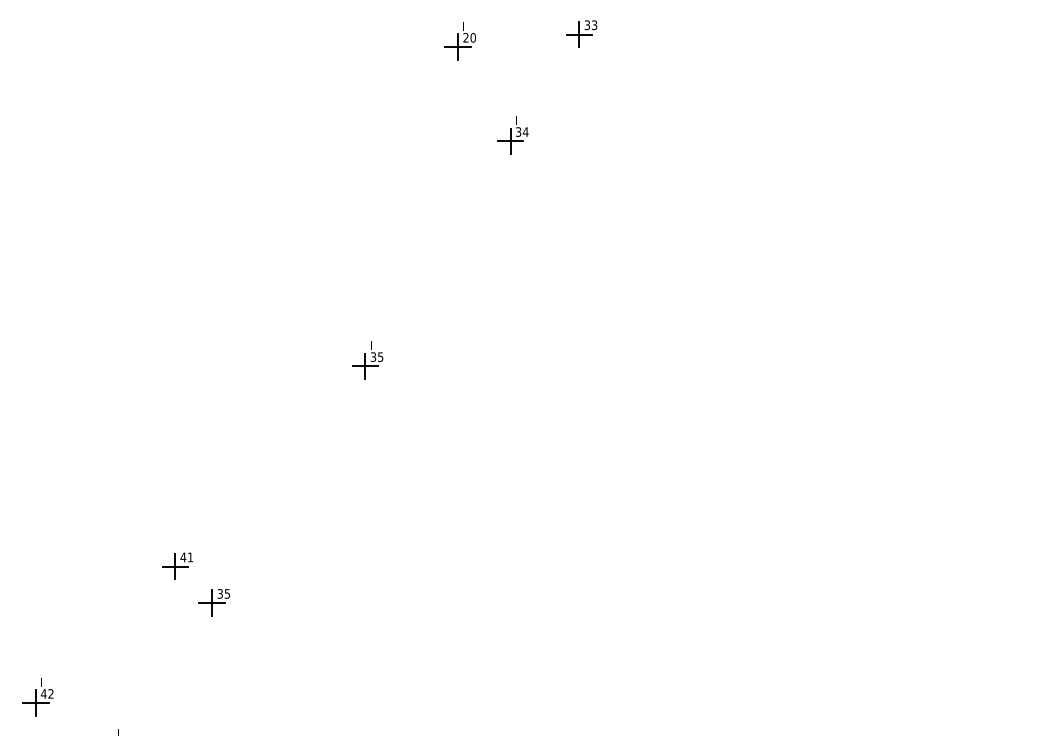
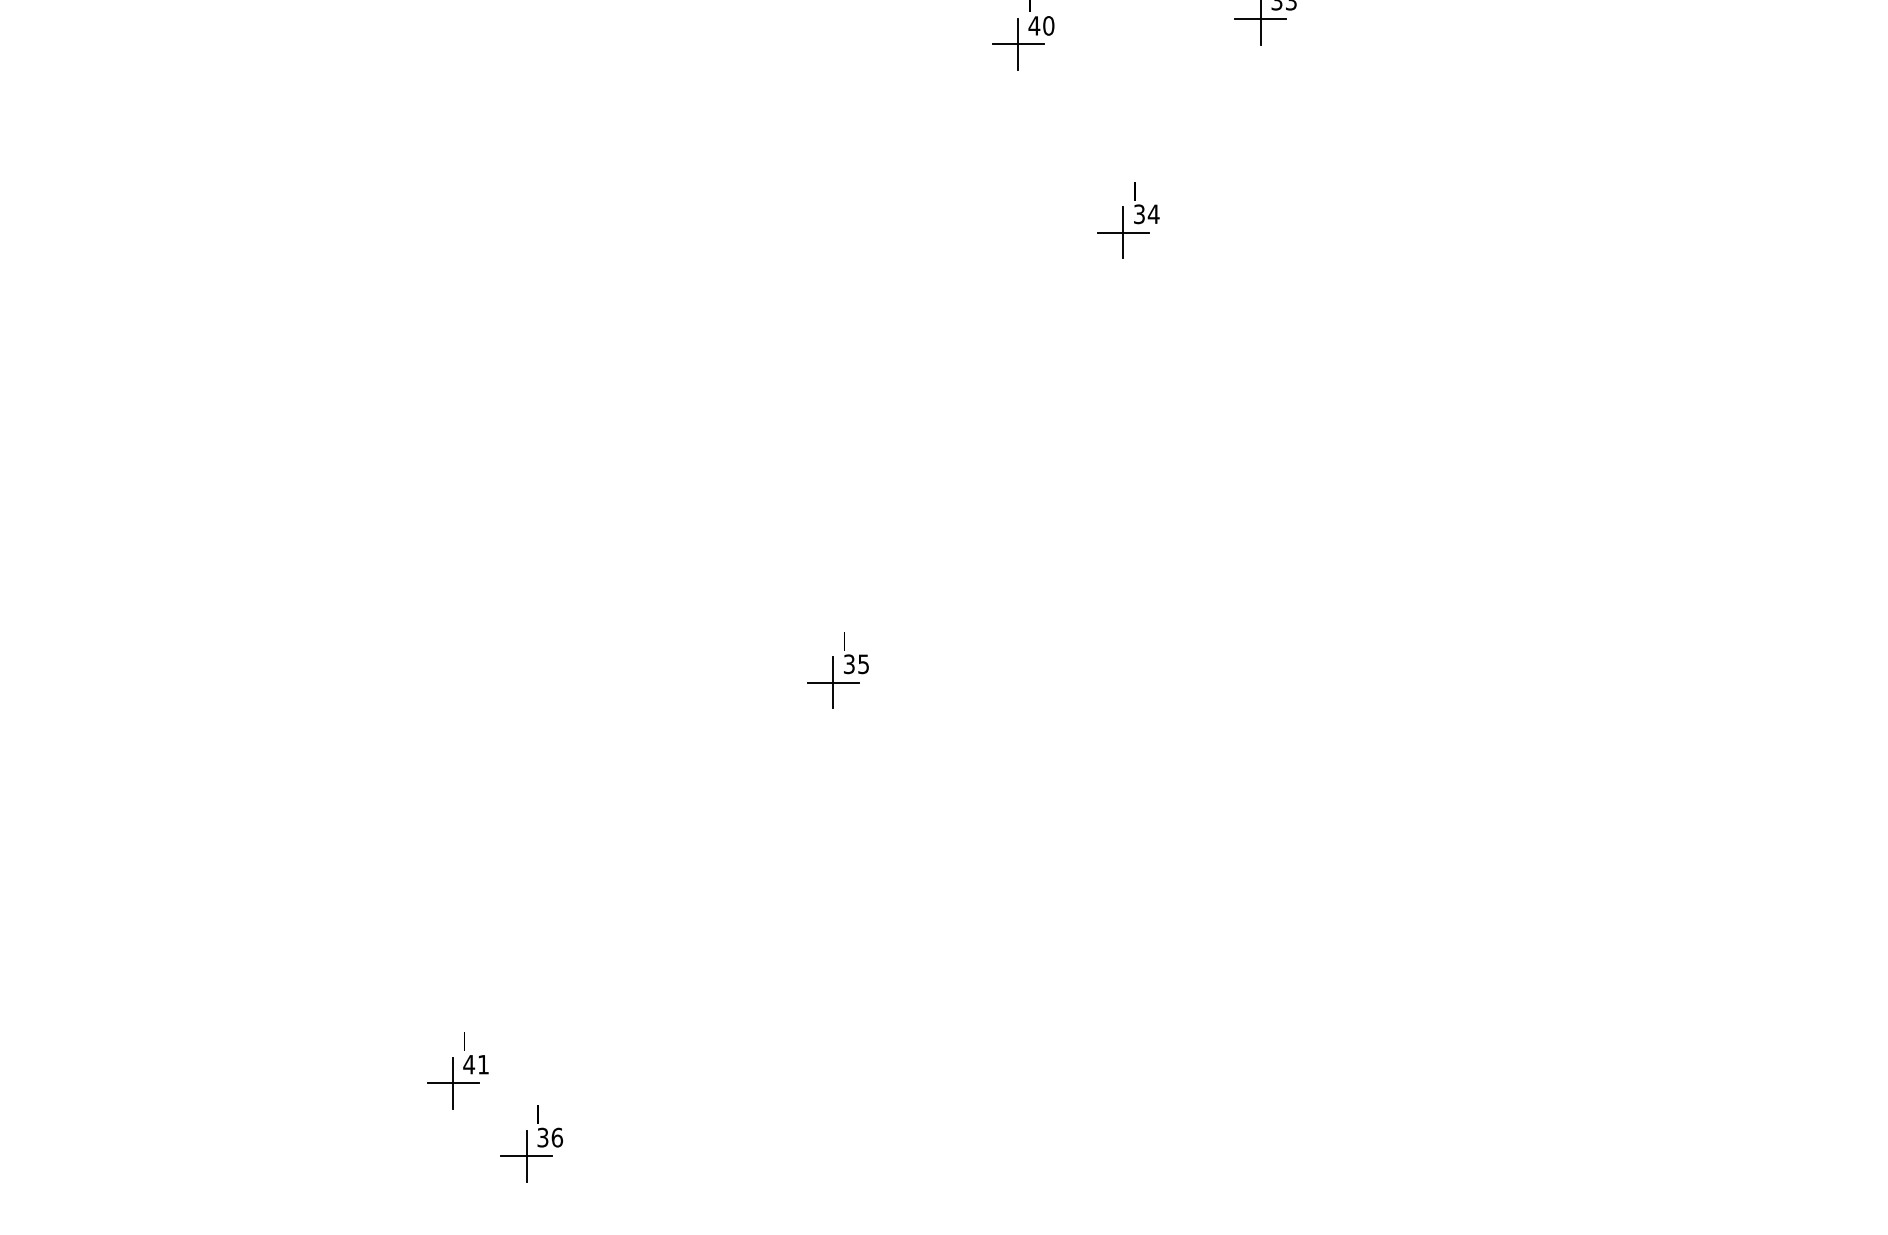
text: (465, 37) -> (1033, 25), 20 -> 40
text: (227, 593) -> (557, 1136), 35 -> 36

